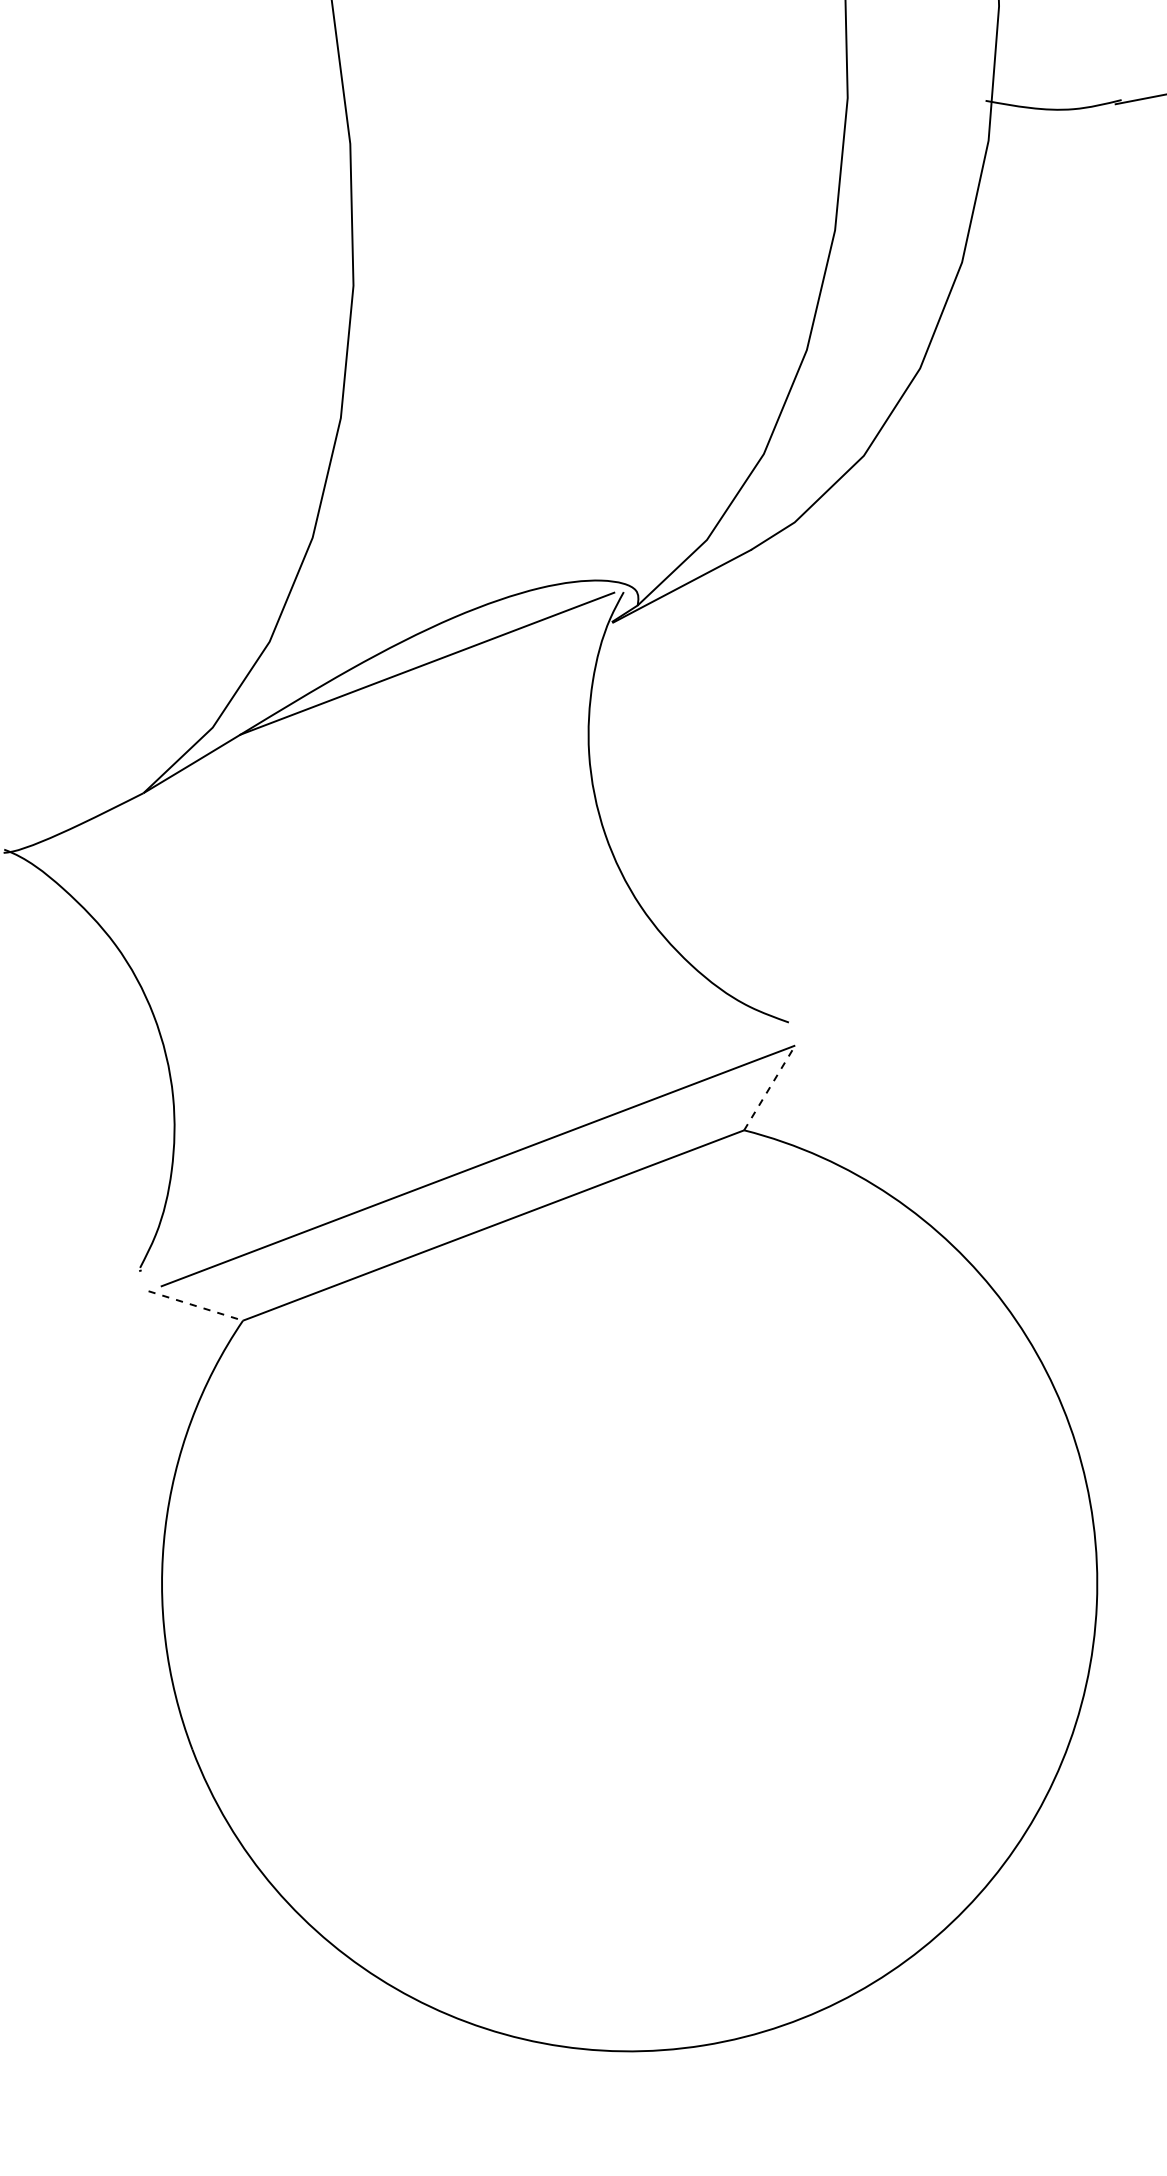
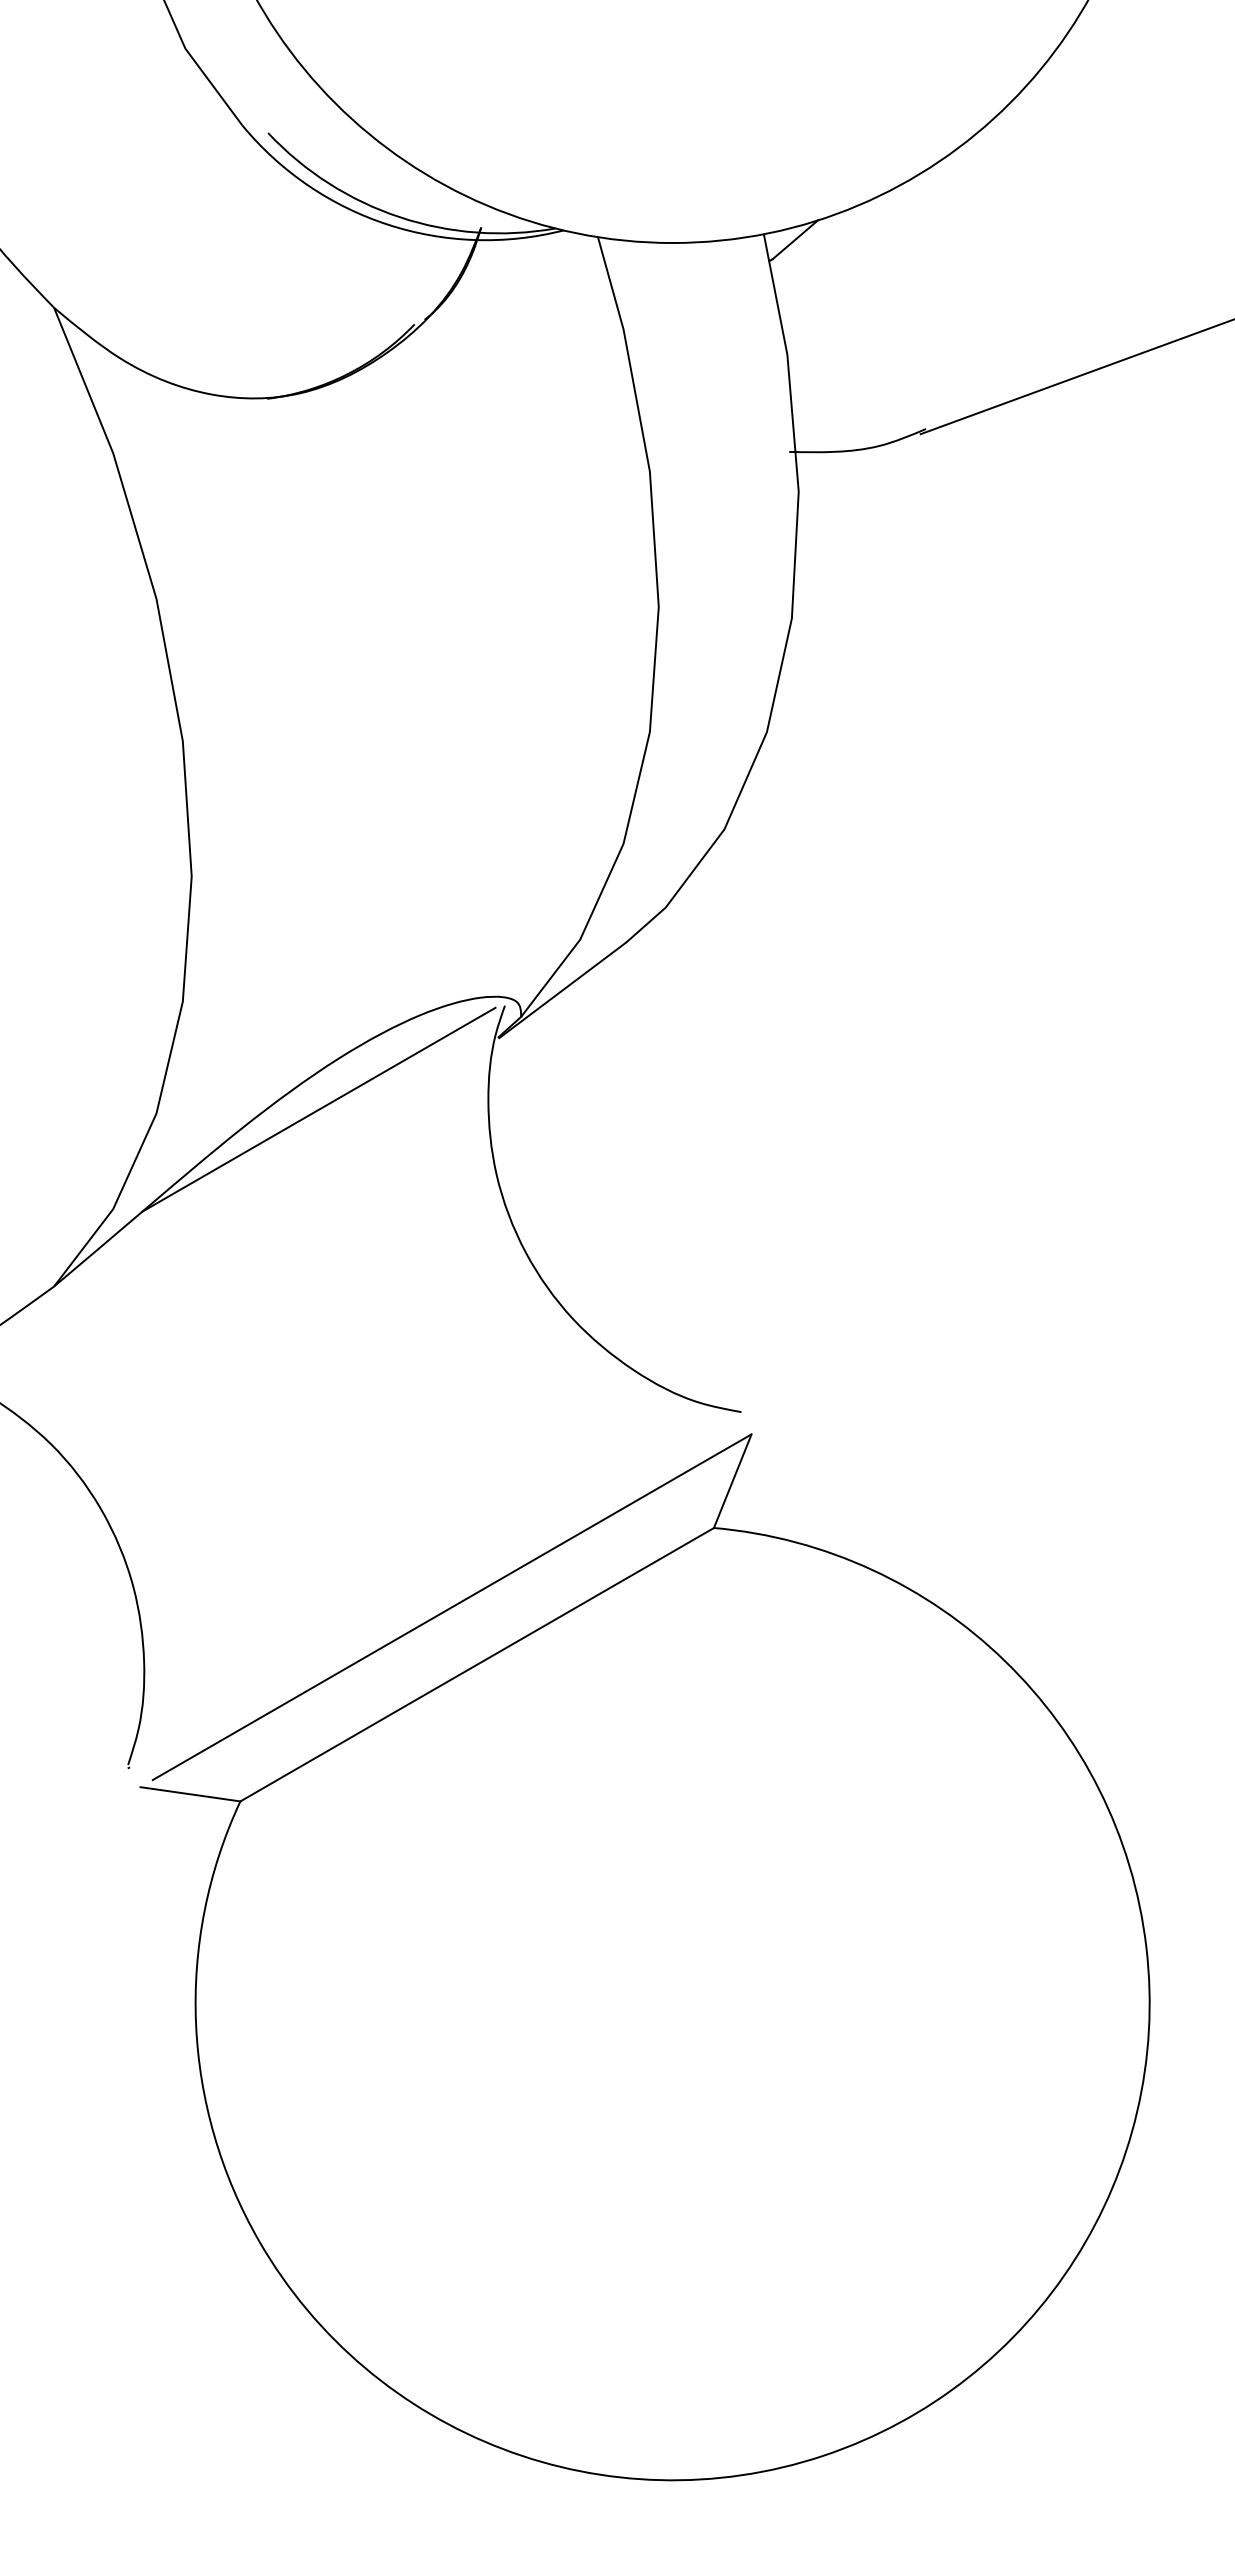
line: (769, 1087) -> (732, 1480), dashed -> solid
line: (195, 1306) -> (190, 1794), dashed -> solid

